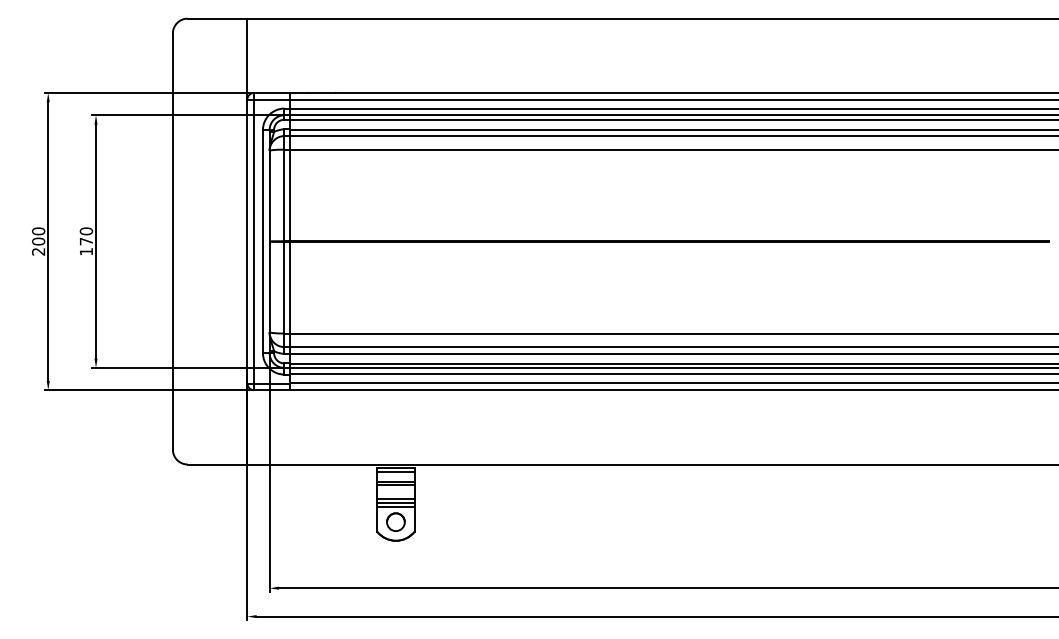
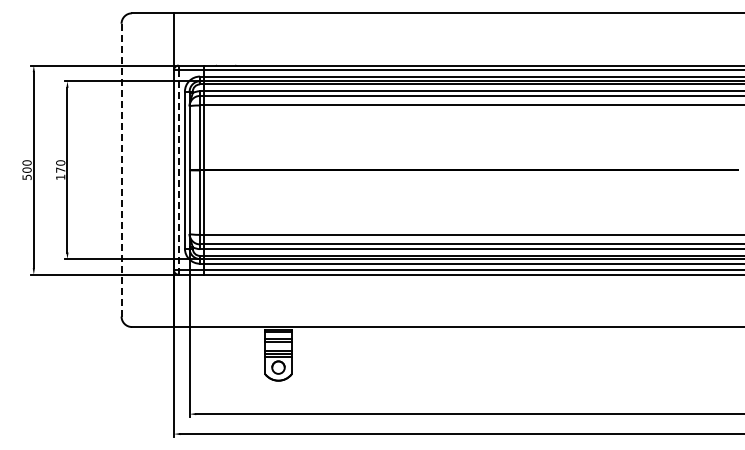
line: (172, 240) -> (121, 169), solid -> dashed
line: (253, 242) -> (178, 170), solid -> dashed
text: (37, 250) -> (26, 176), 200 -> 500

